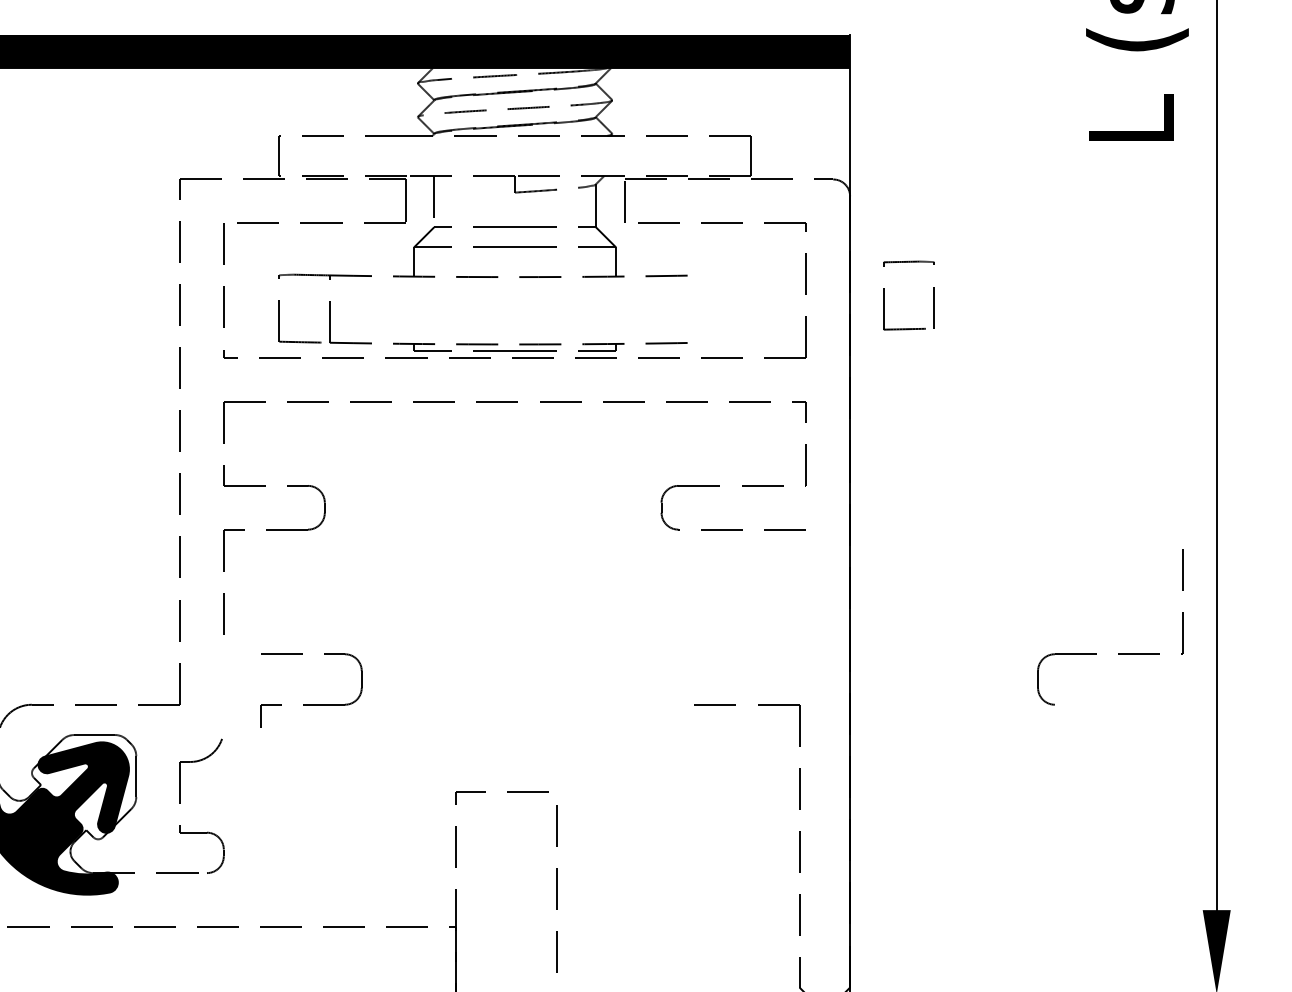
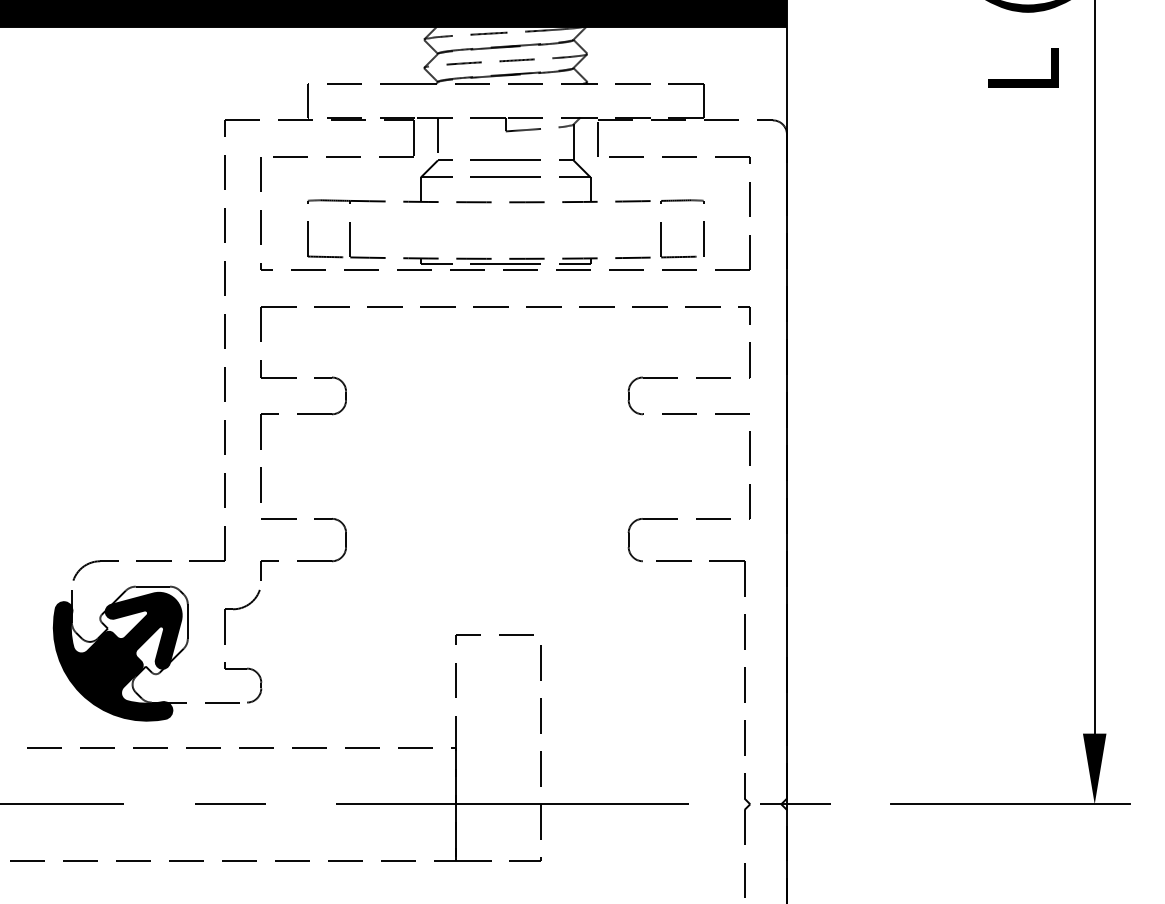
part: (884, 295) -> (661, 228), moved
part: (1118, 653) -> (696, 518), moved
part: (311, 703) -> (303, 560), moved

